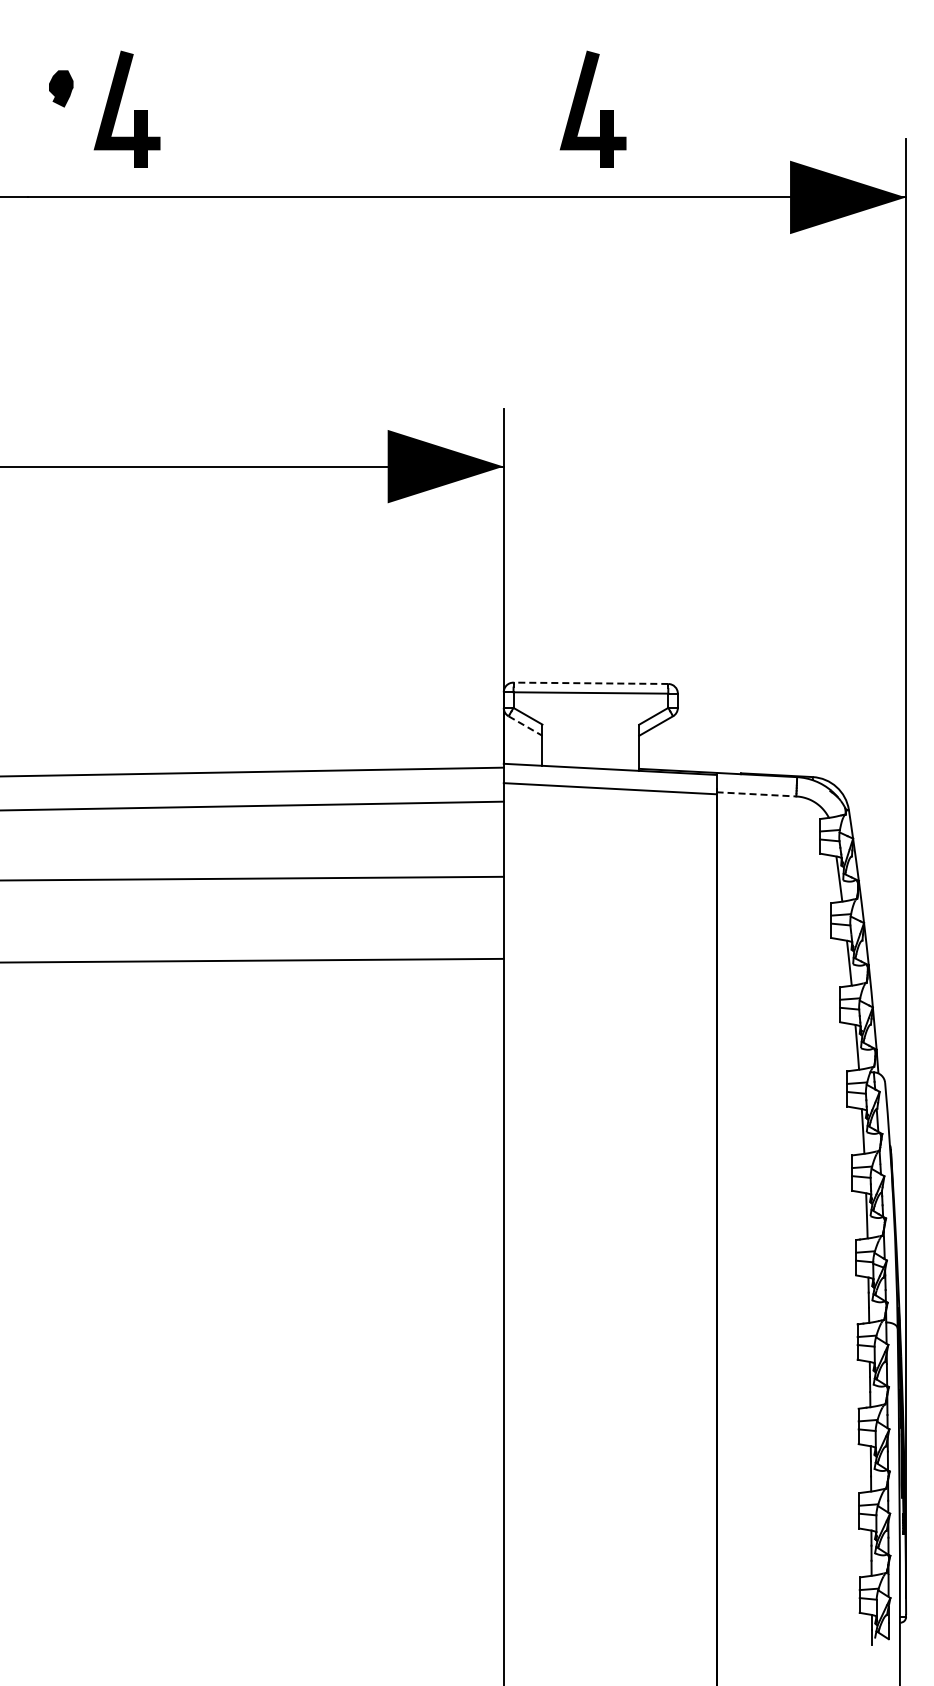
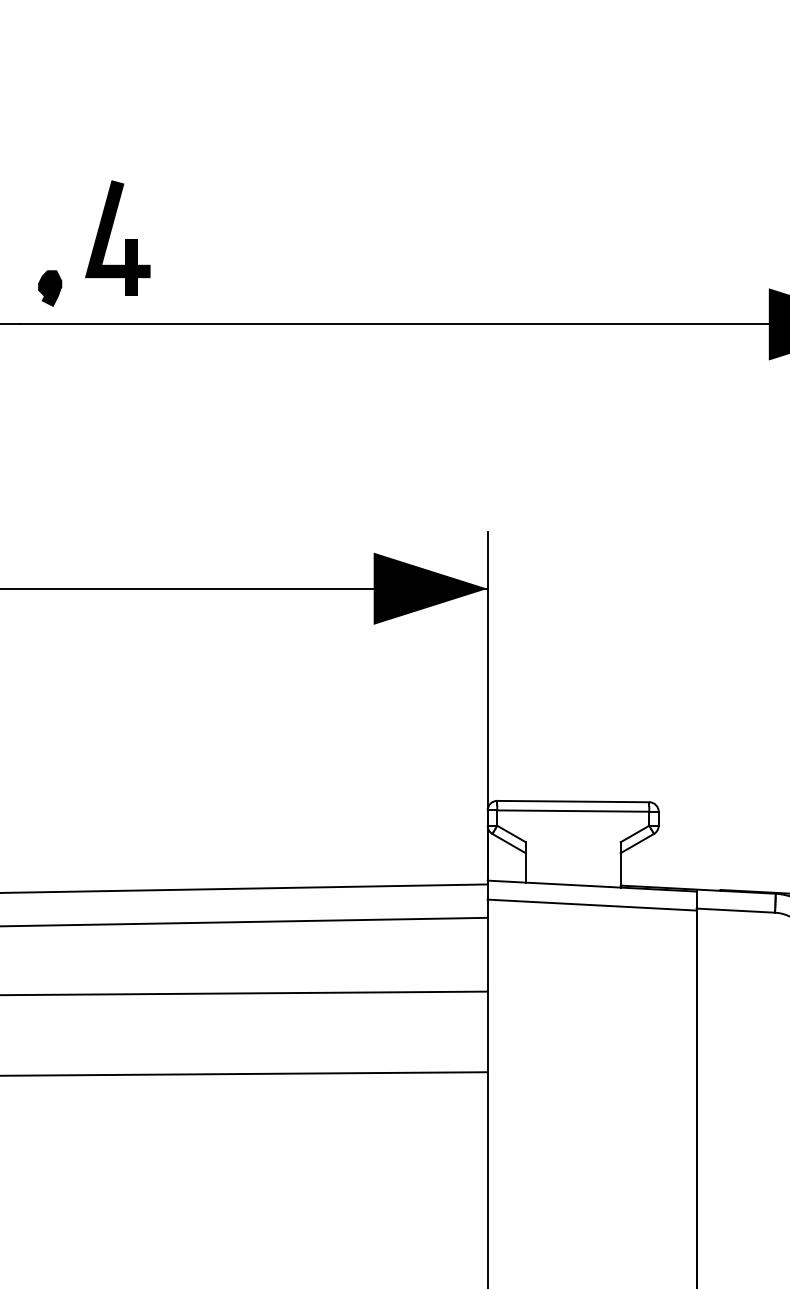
part: (61, 88) -> (50, 288), moved
part: (585, 107) -> (567, 236), removed
line: (590, 683) -> (572, 801), dashed -> solid
line: (525, 726) -> (509, 844), dashed -> solid
line: (756, 794) -> (735, 910), dashed -> solid

